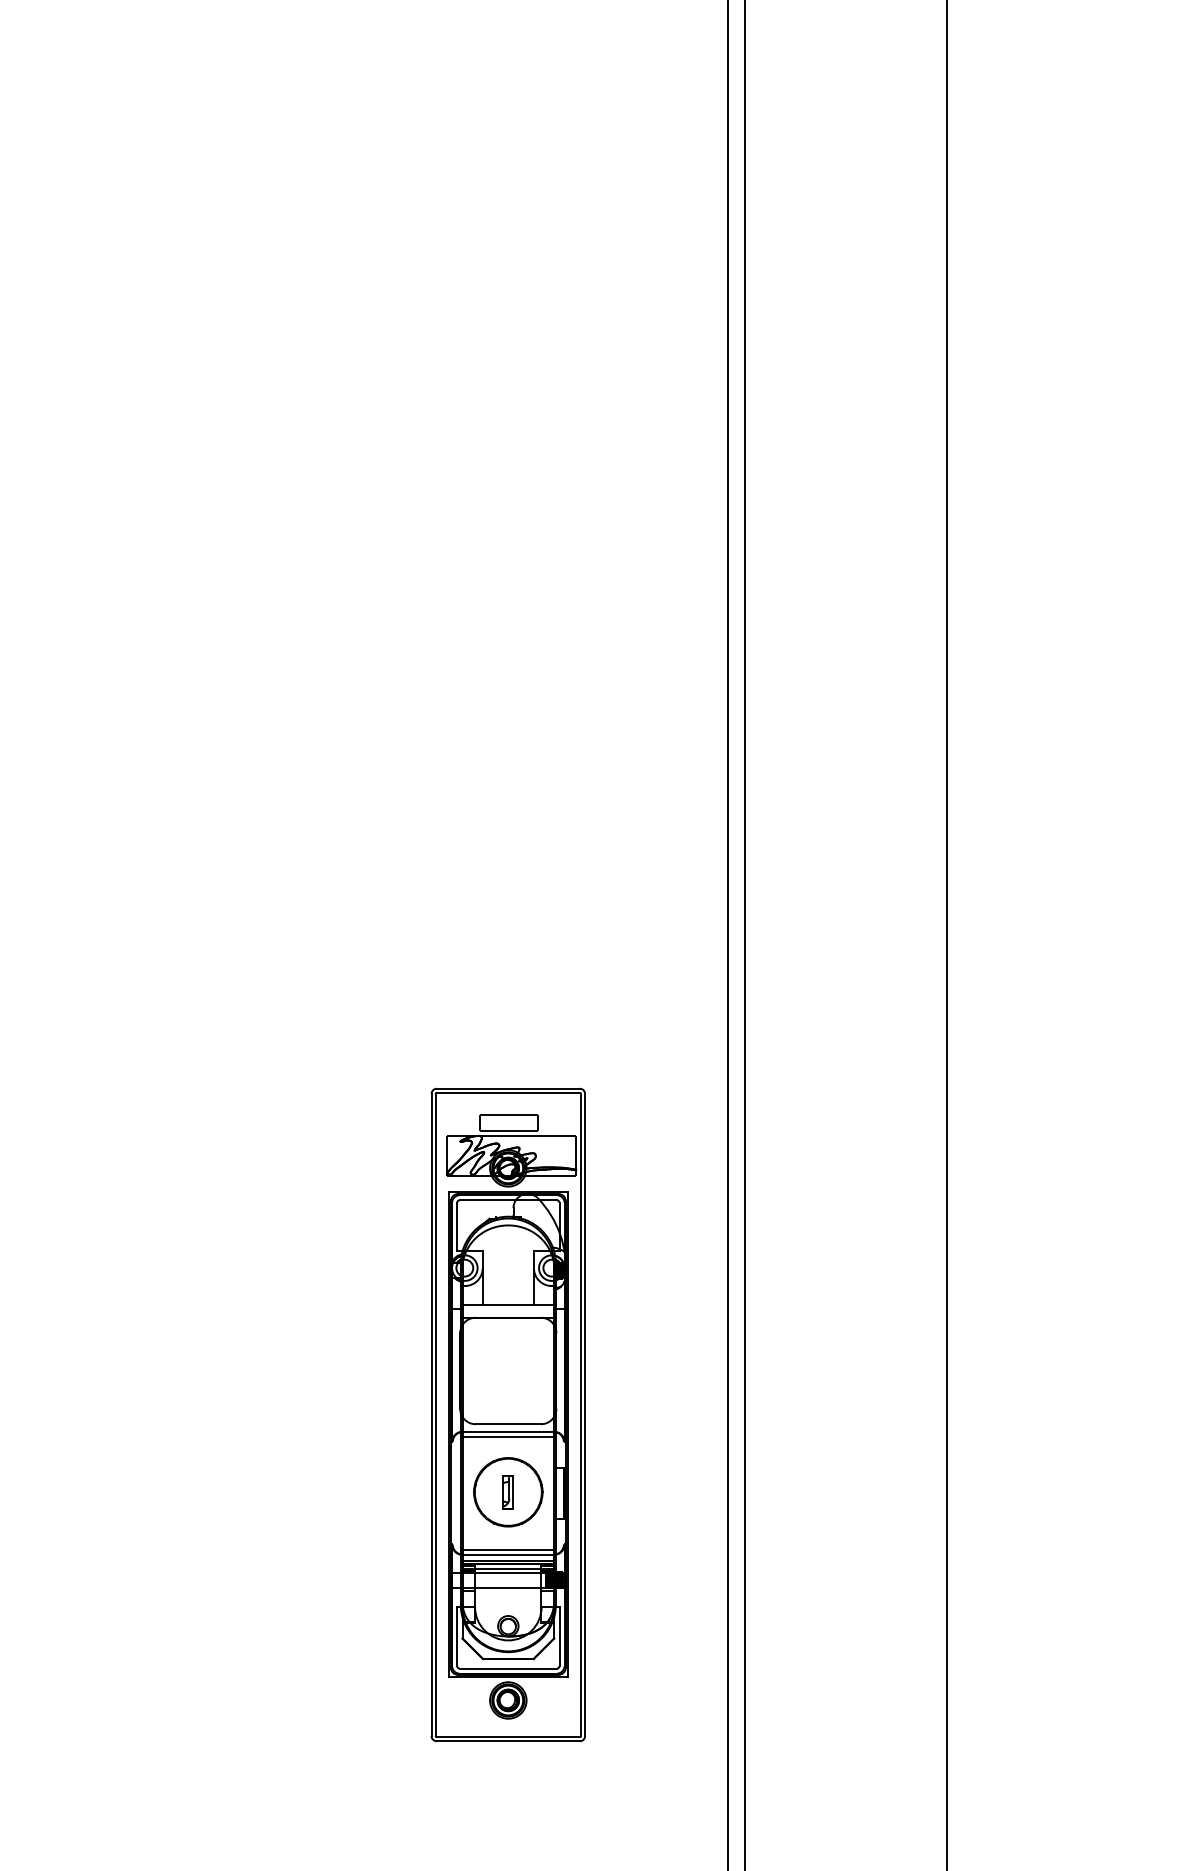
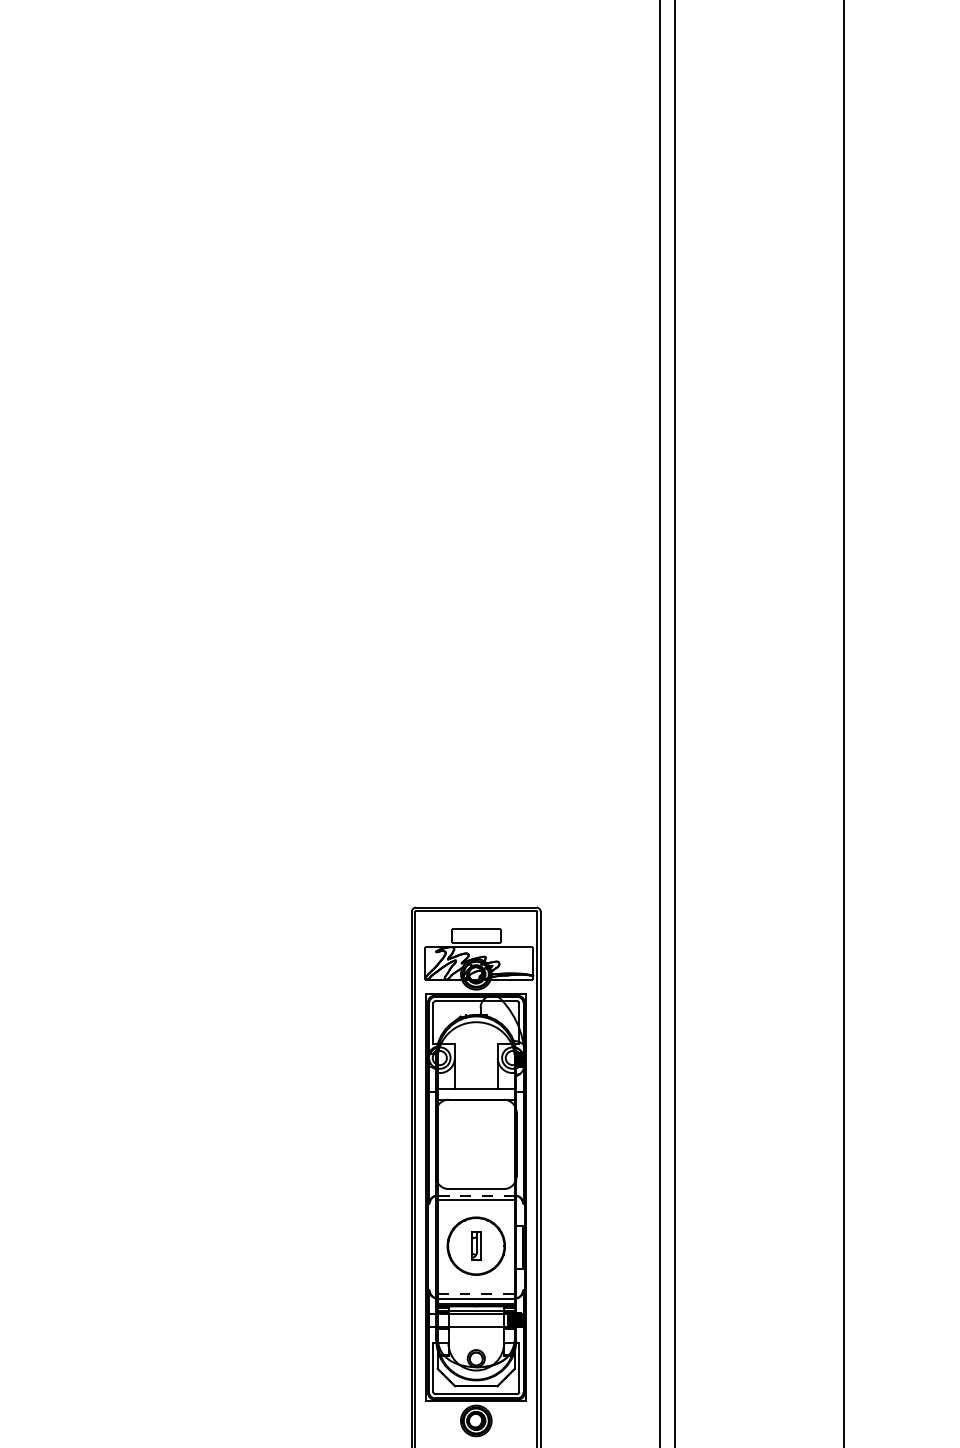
line: (507, 1431) -> (475, 1195), solid -> dashed
line: (507, 1549) -> (475, 1294), solid -> dashed

